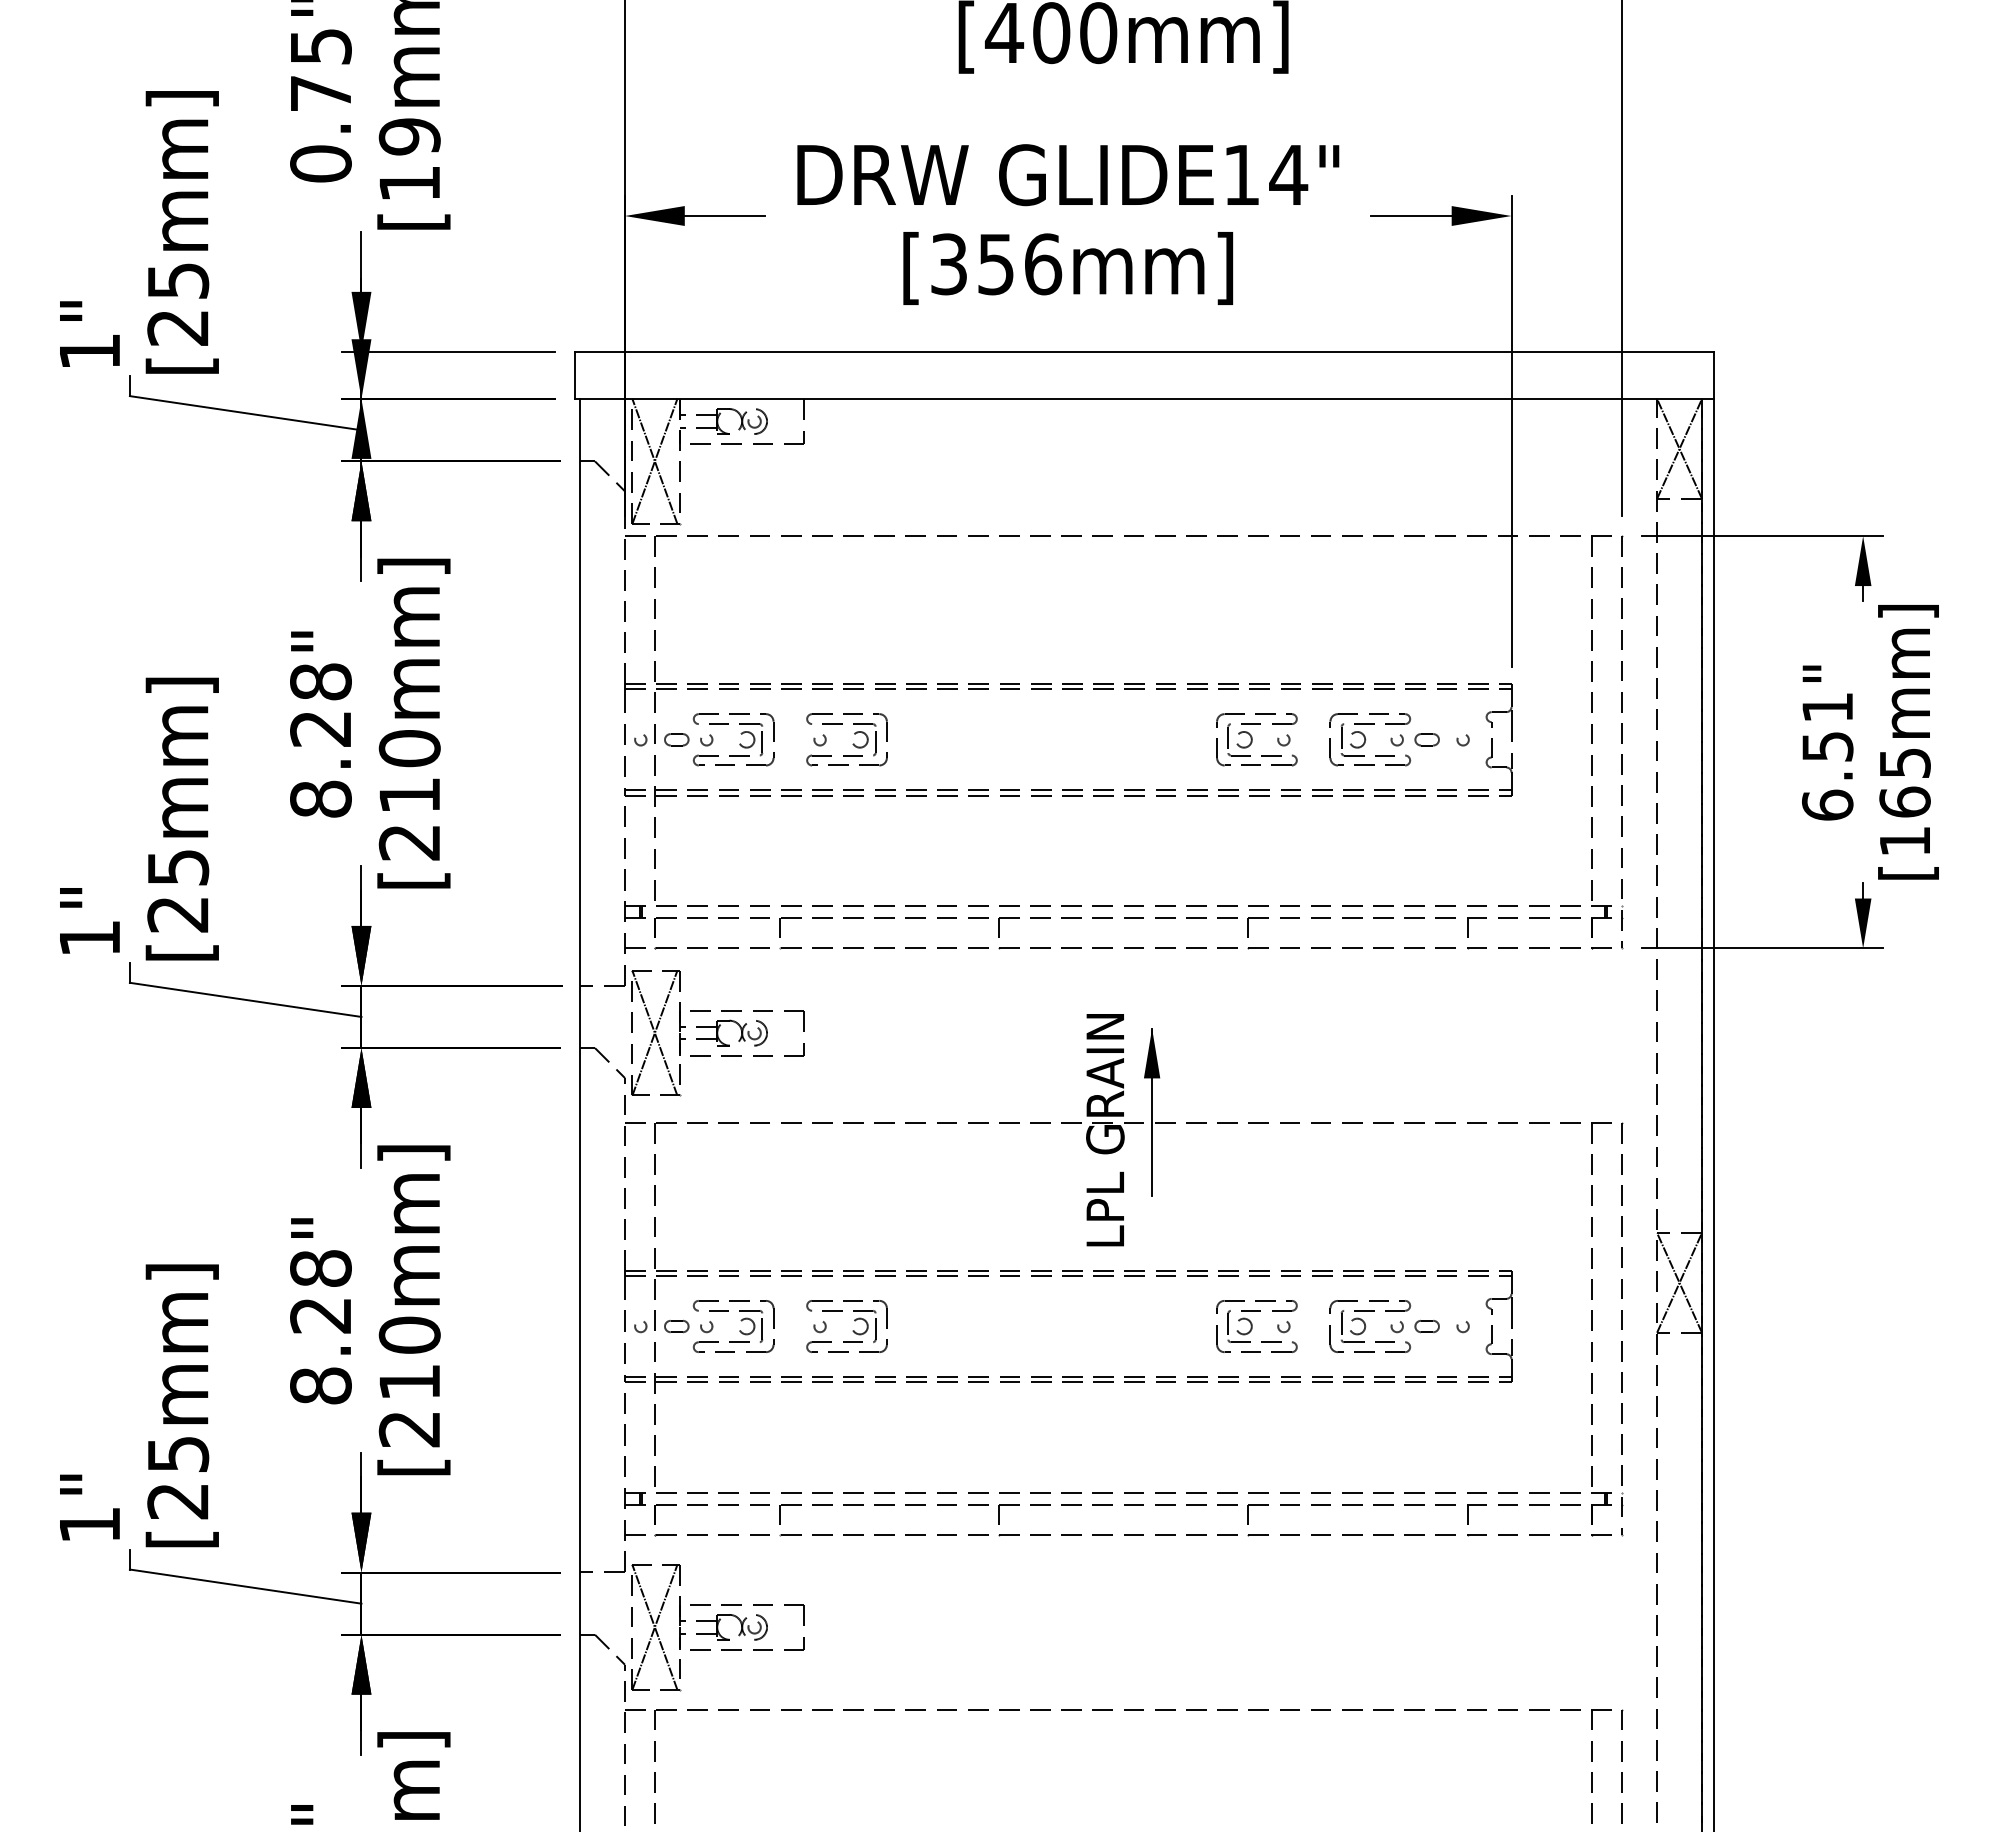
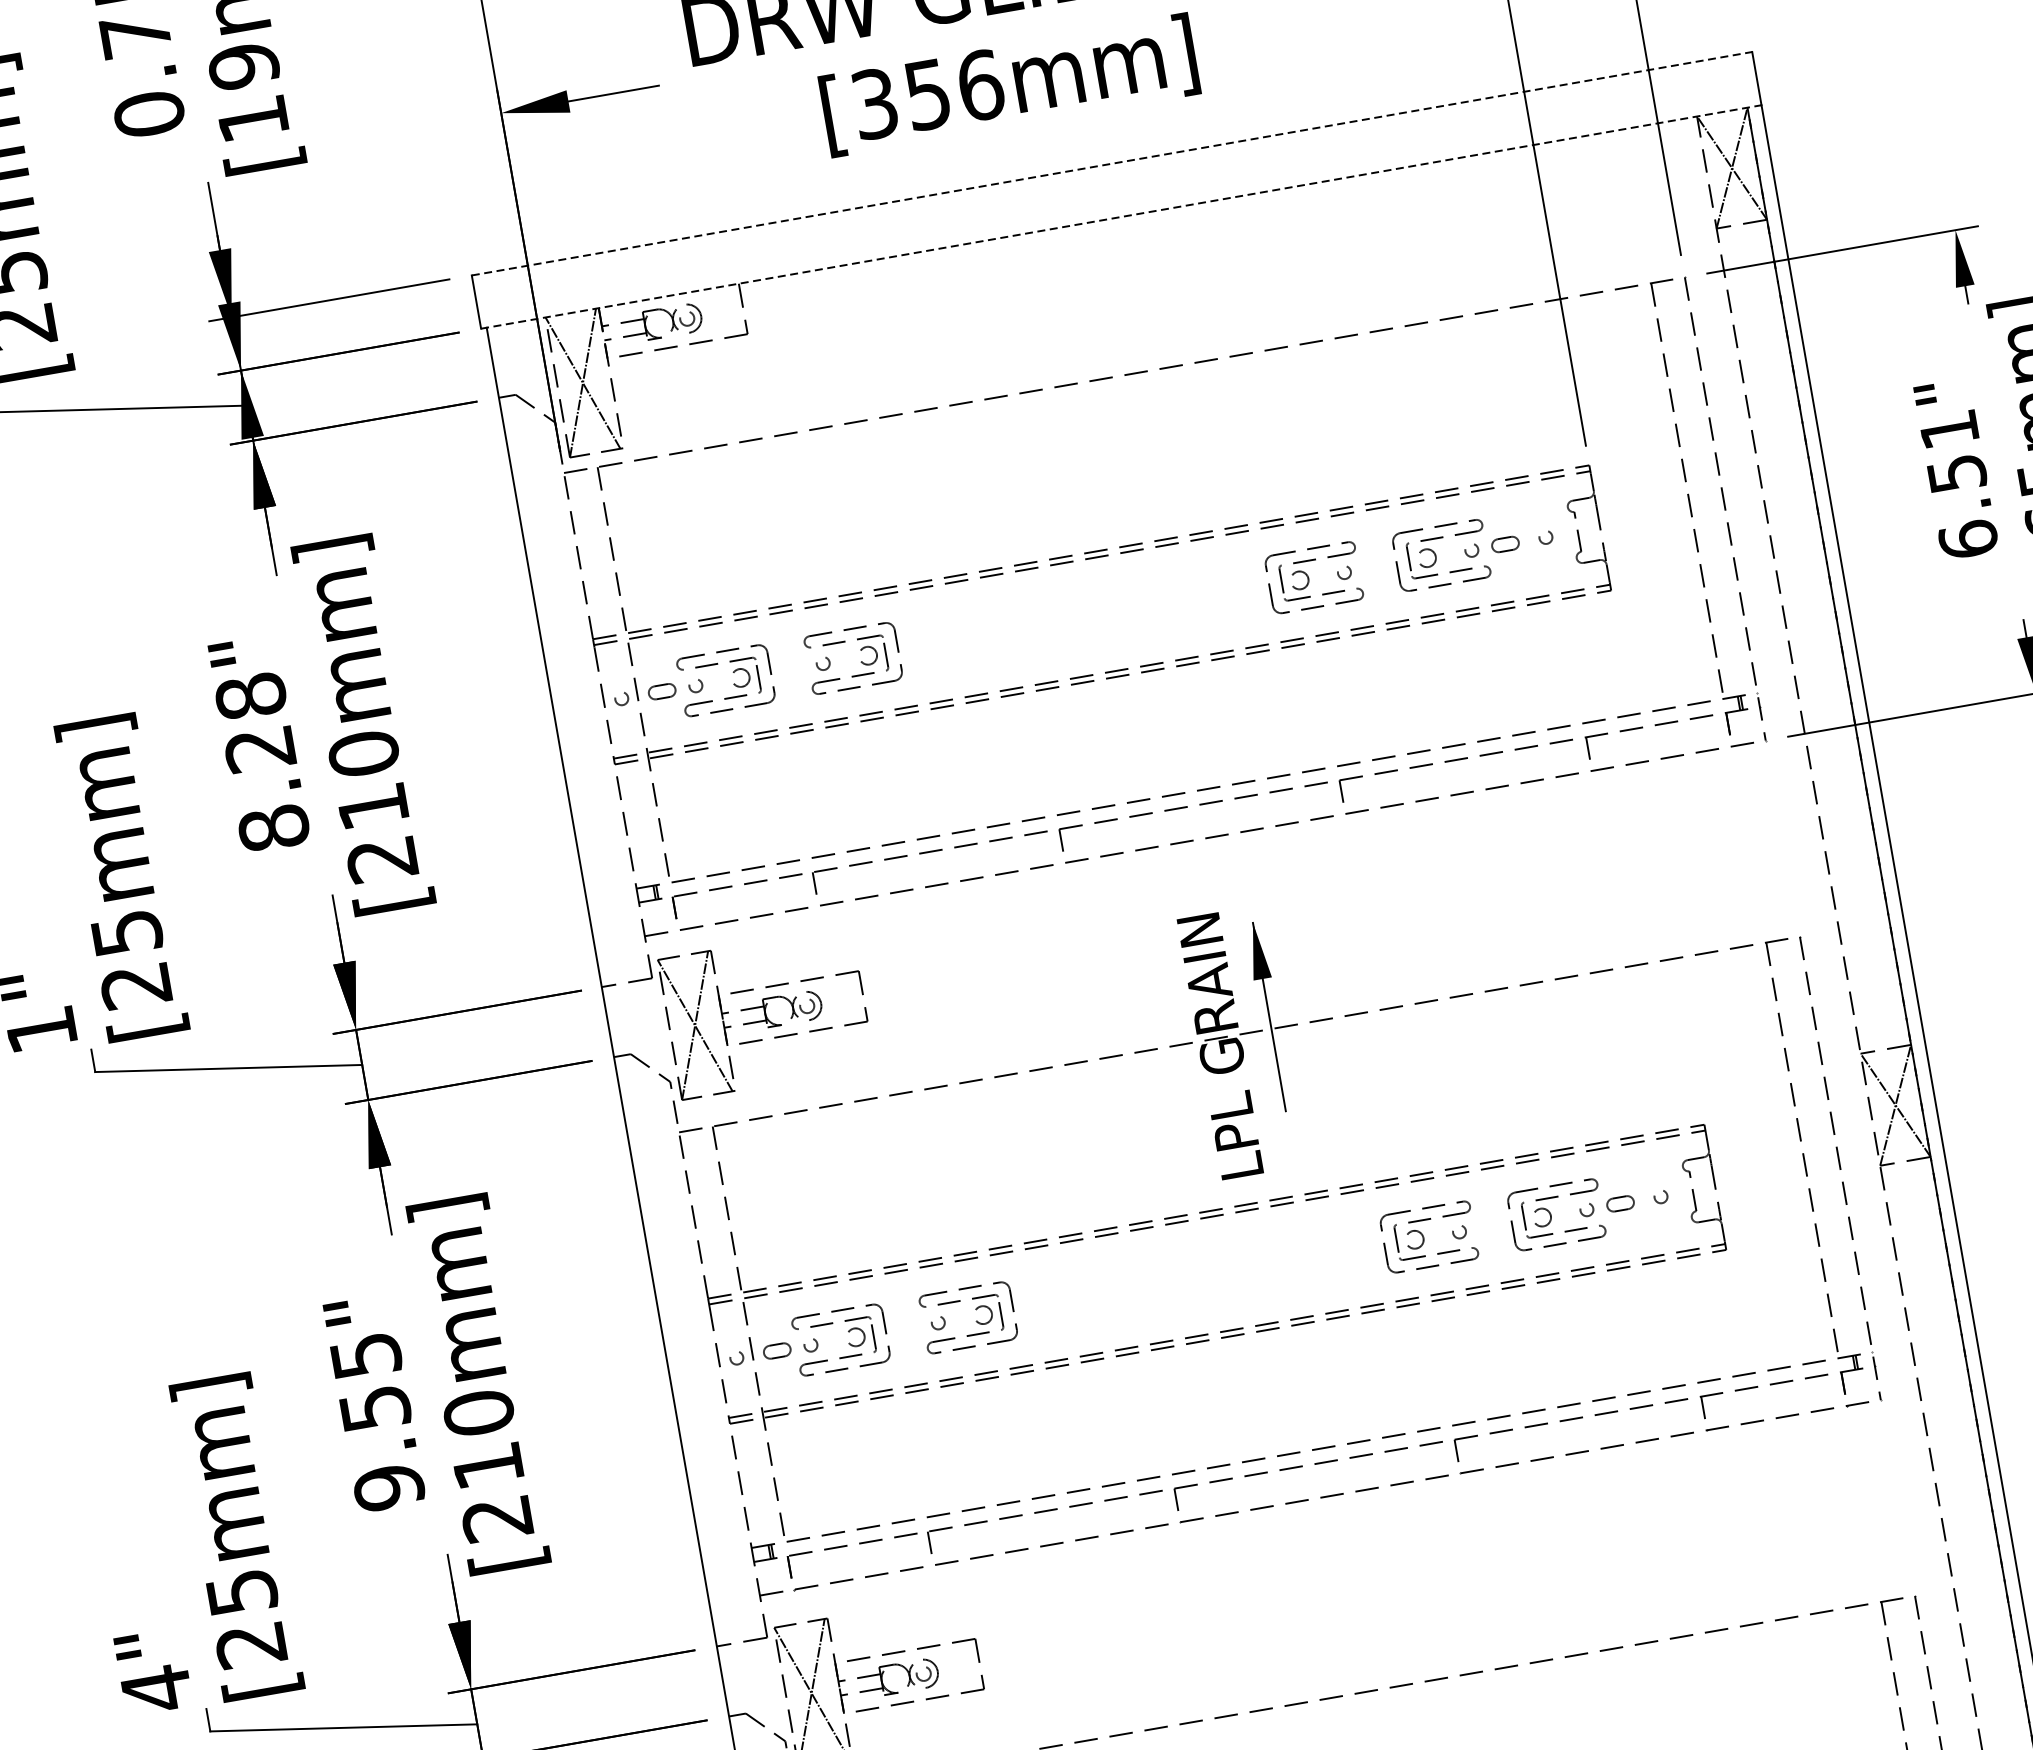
line: (1144, 351) -> (1111, 163), solid -> dashed
line: (1144, 399) -> (1121, 217), solid -> dashed
text: (320, 1327) -> (377, 1422), 8.28" -> 9.55"
text: (89, 1524) -> (156, 1688), 1" -> 4"

